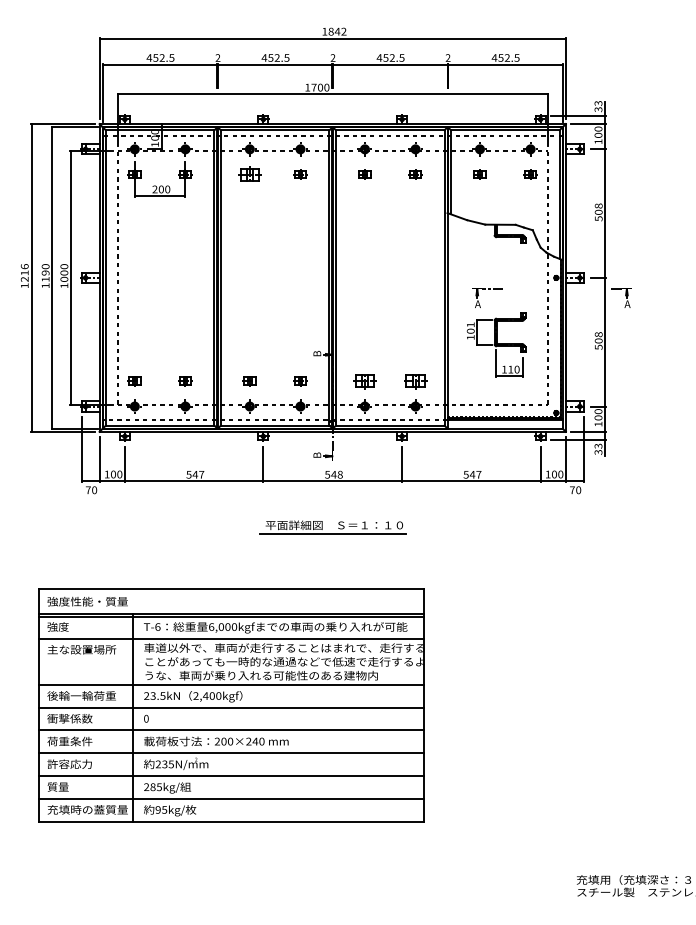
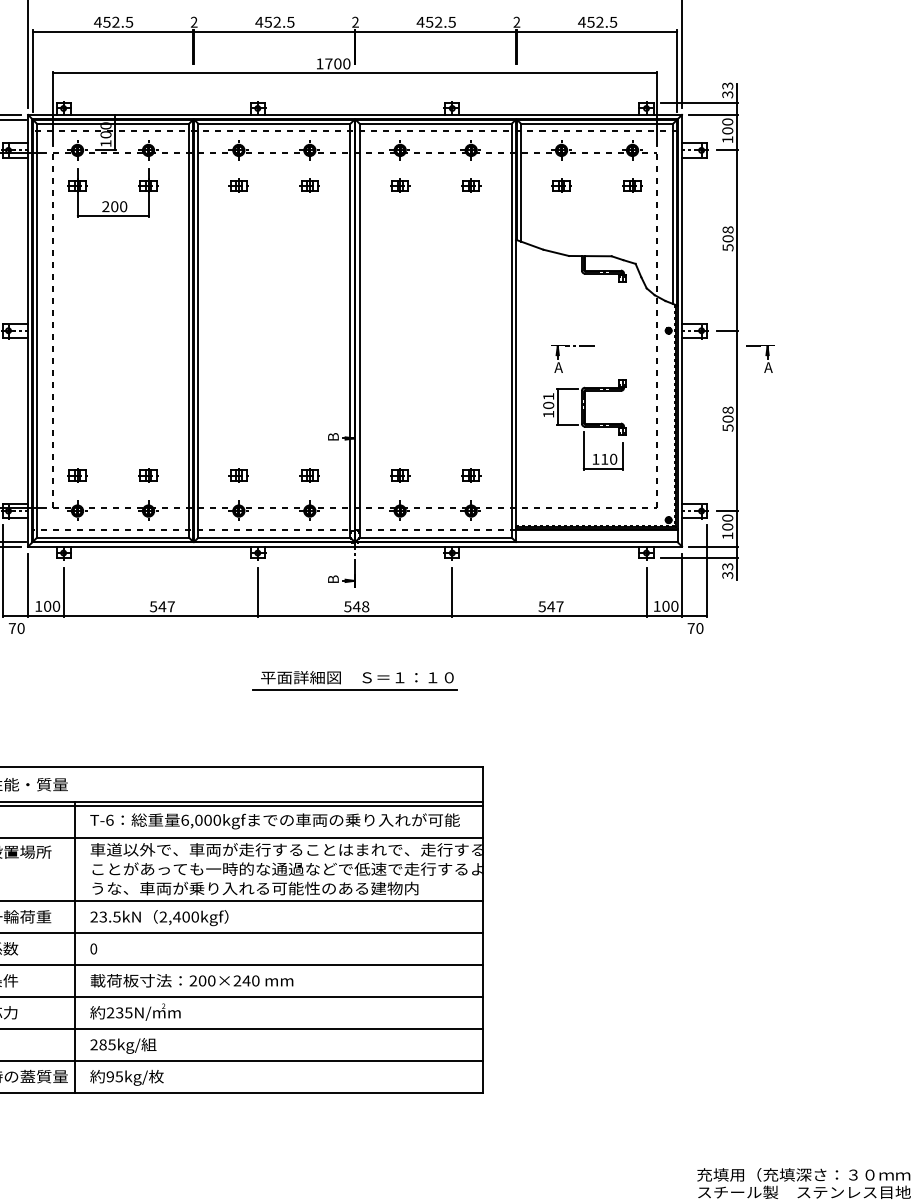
part: (249, 174) -> (238, 185), size x0.62
part: (364, 381) -> (399, 475), size x0.62
part: (415, 381) -> (471, 475), size x0.62

